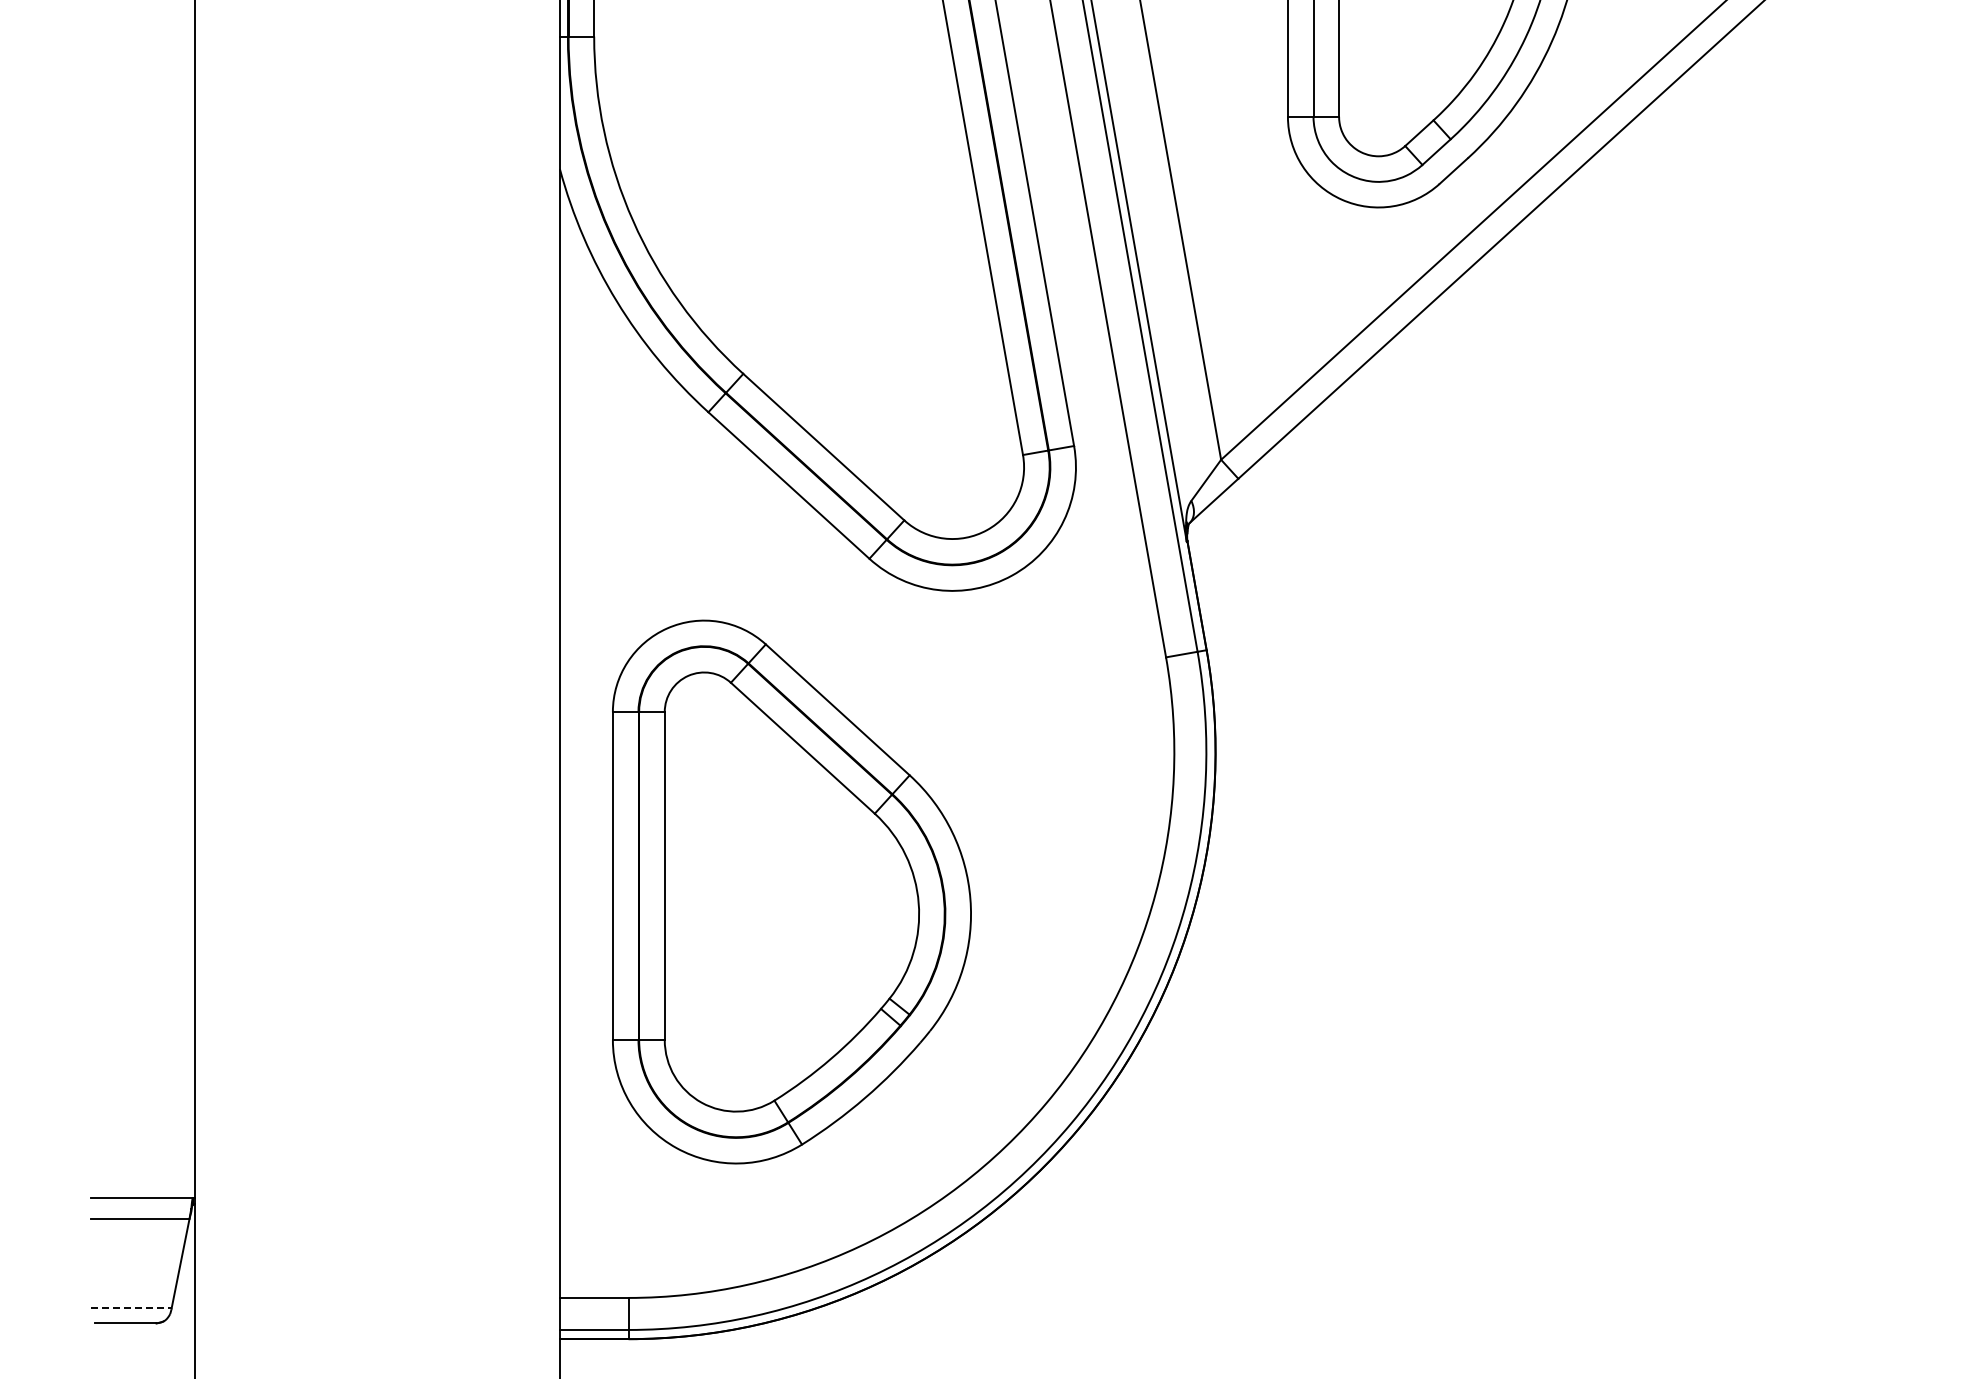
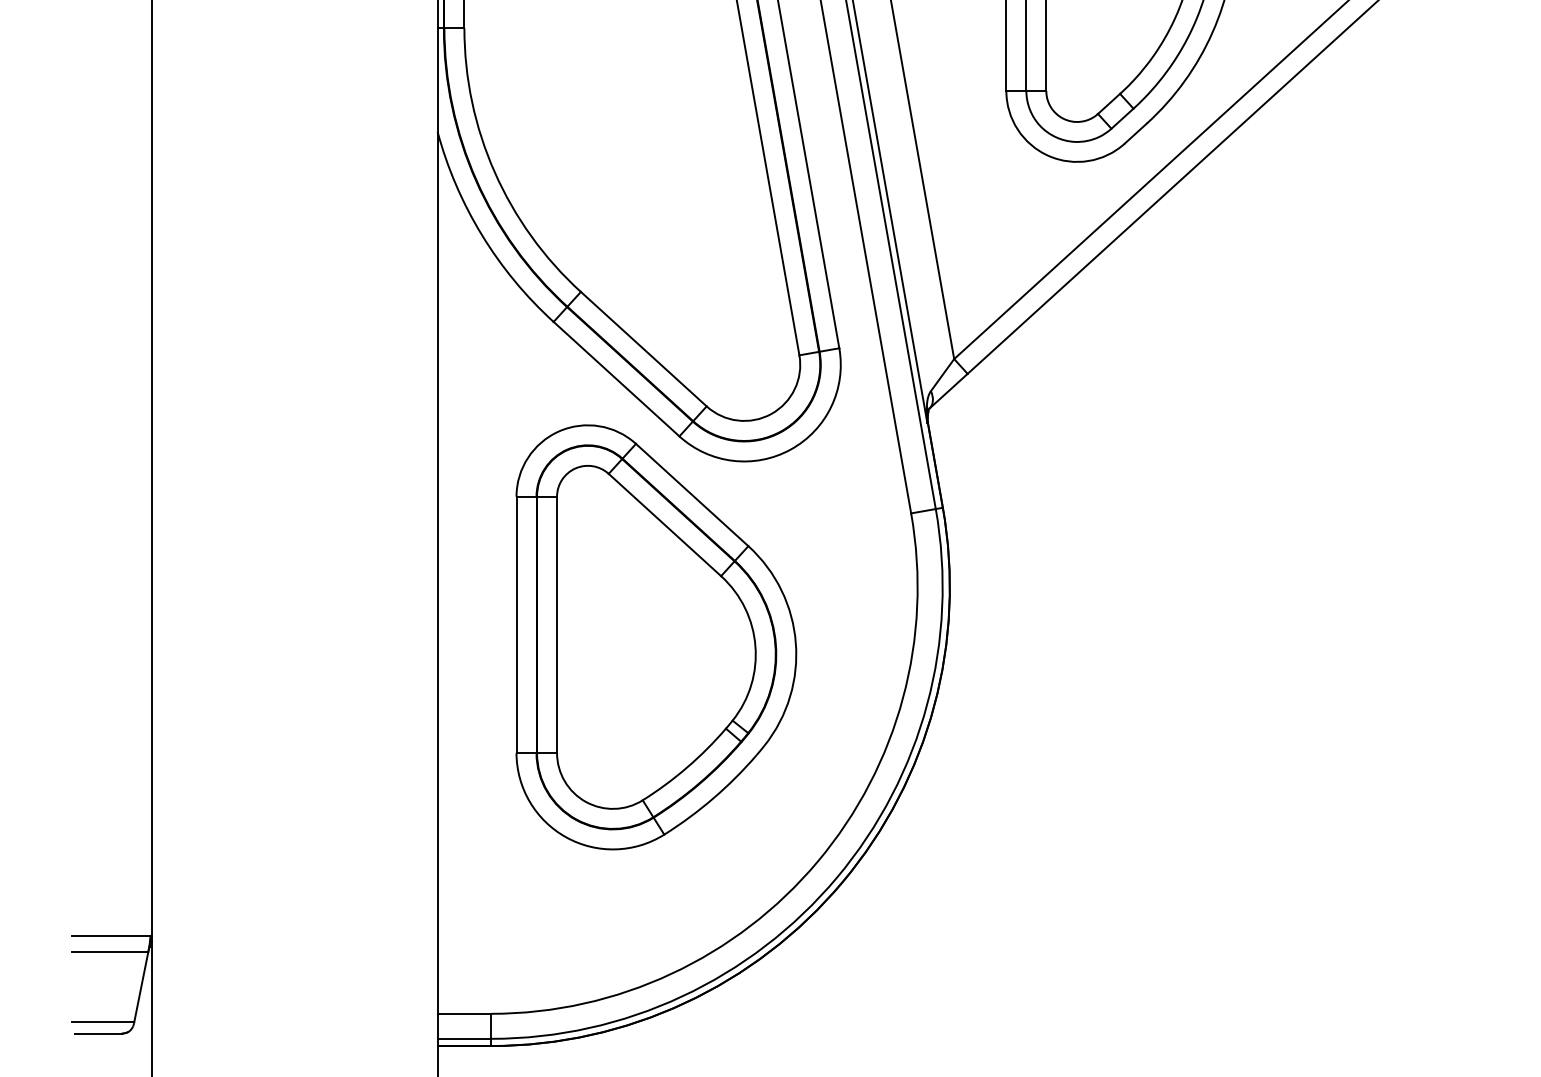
part: (791, 891) -> (656, 636), moved
line: (132, 1308) -> (103, 1022), dashed -> solid

